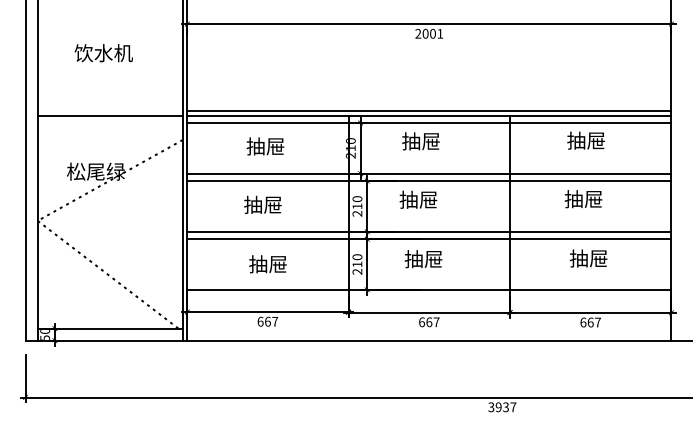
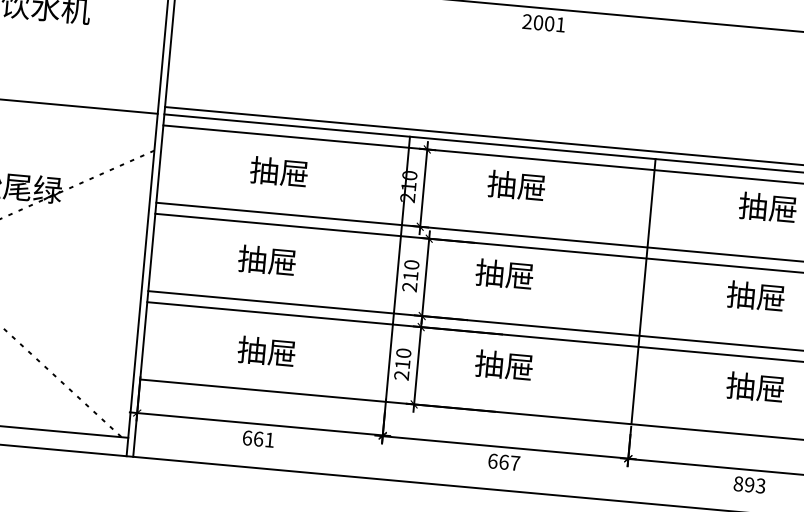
text: (275, 321) -> (270, 439), 667 -> 661
text: (590, 322) -> (749, 484), 667 -> 893

